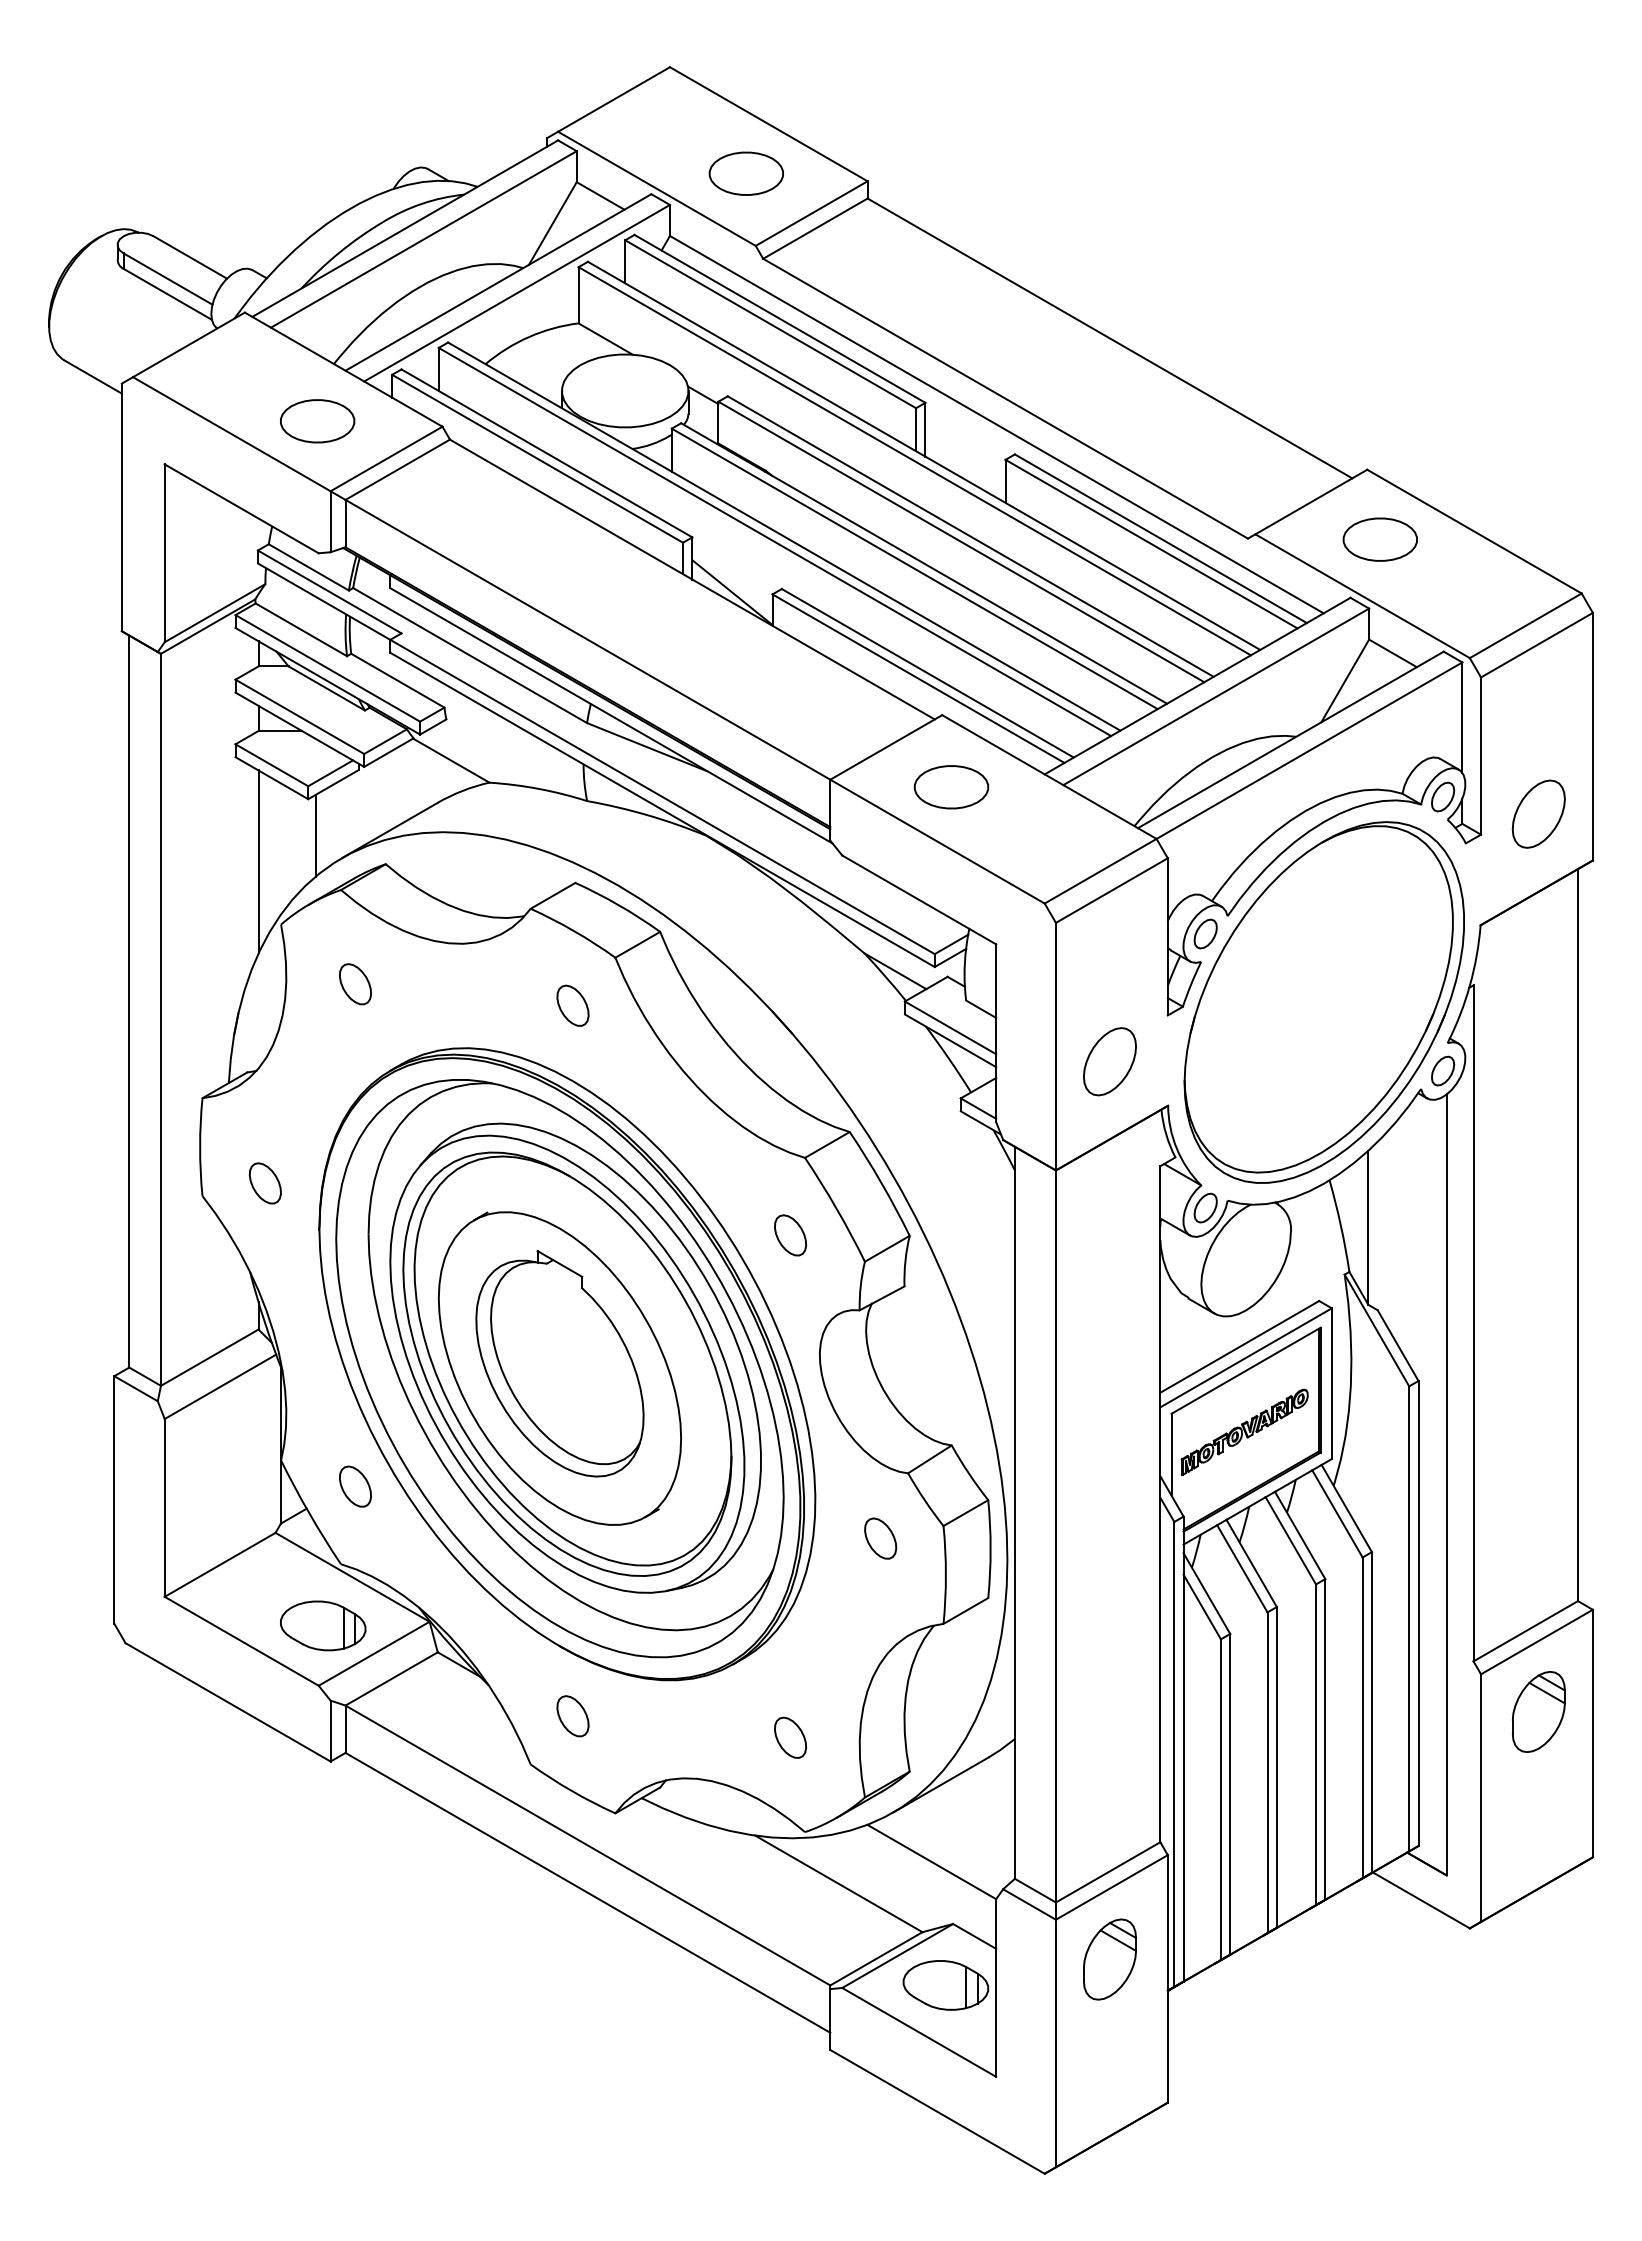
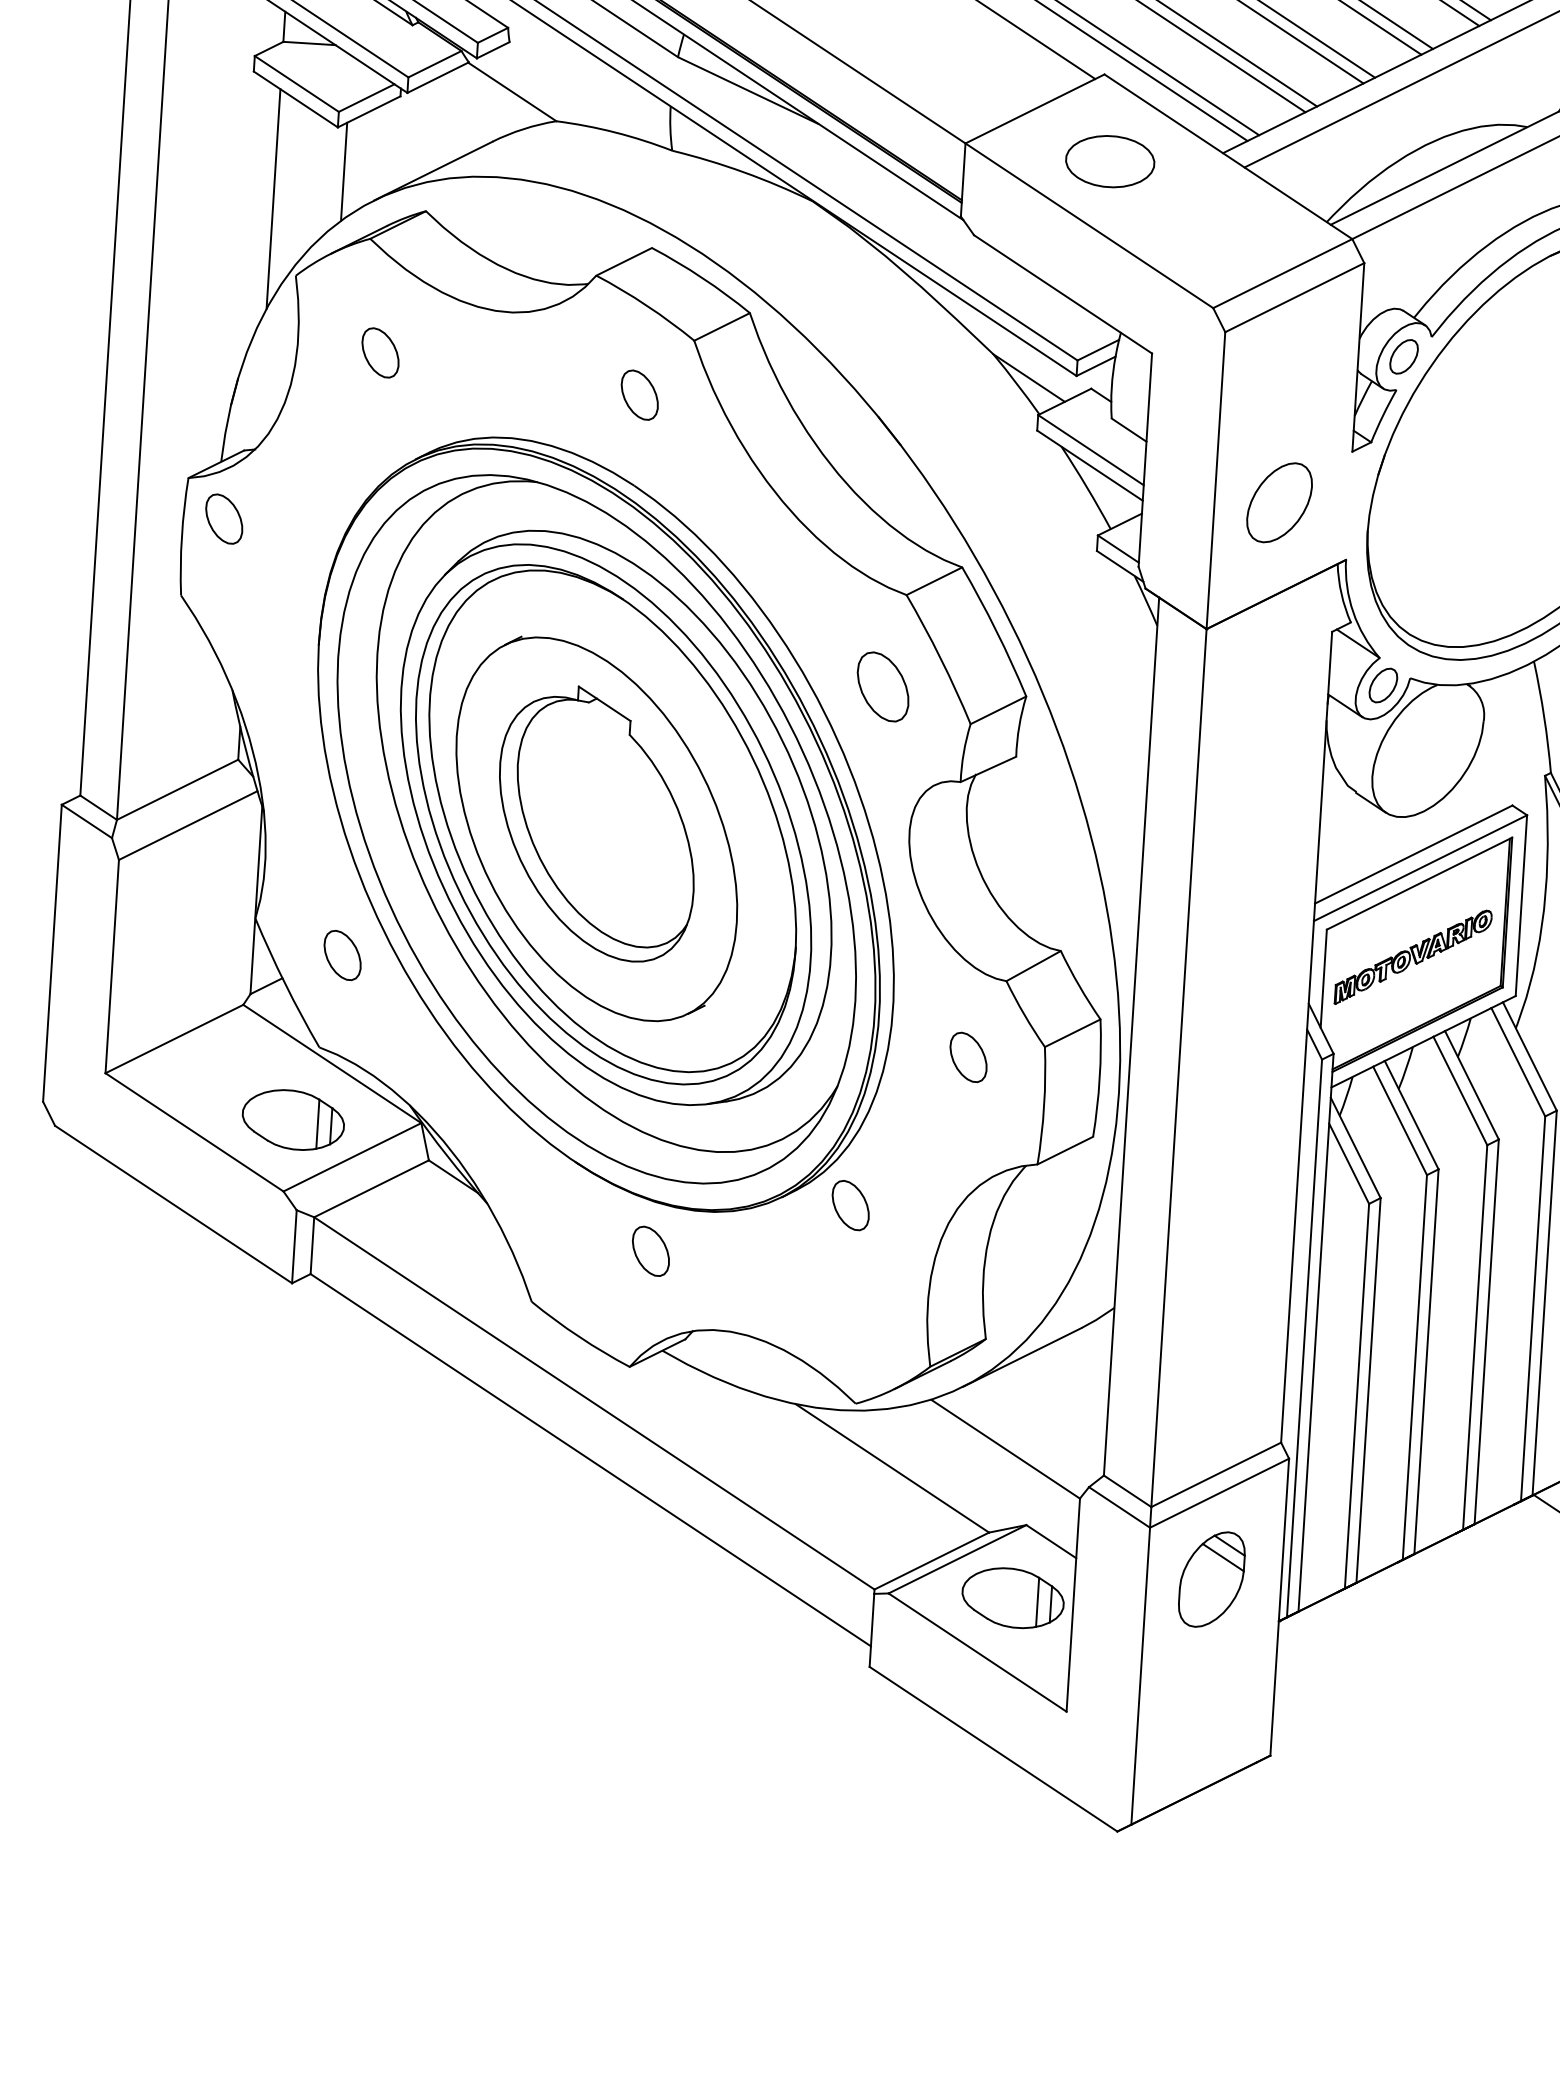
part: (264, 1183) -> (223, 519), moved
part: (790, 1235) -> (883, 687), size x1.4
part: (572, 1716) -> (650, 1251), moved
part: (790, 1737) -> (850, 1205), moved

